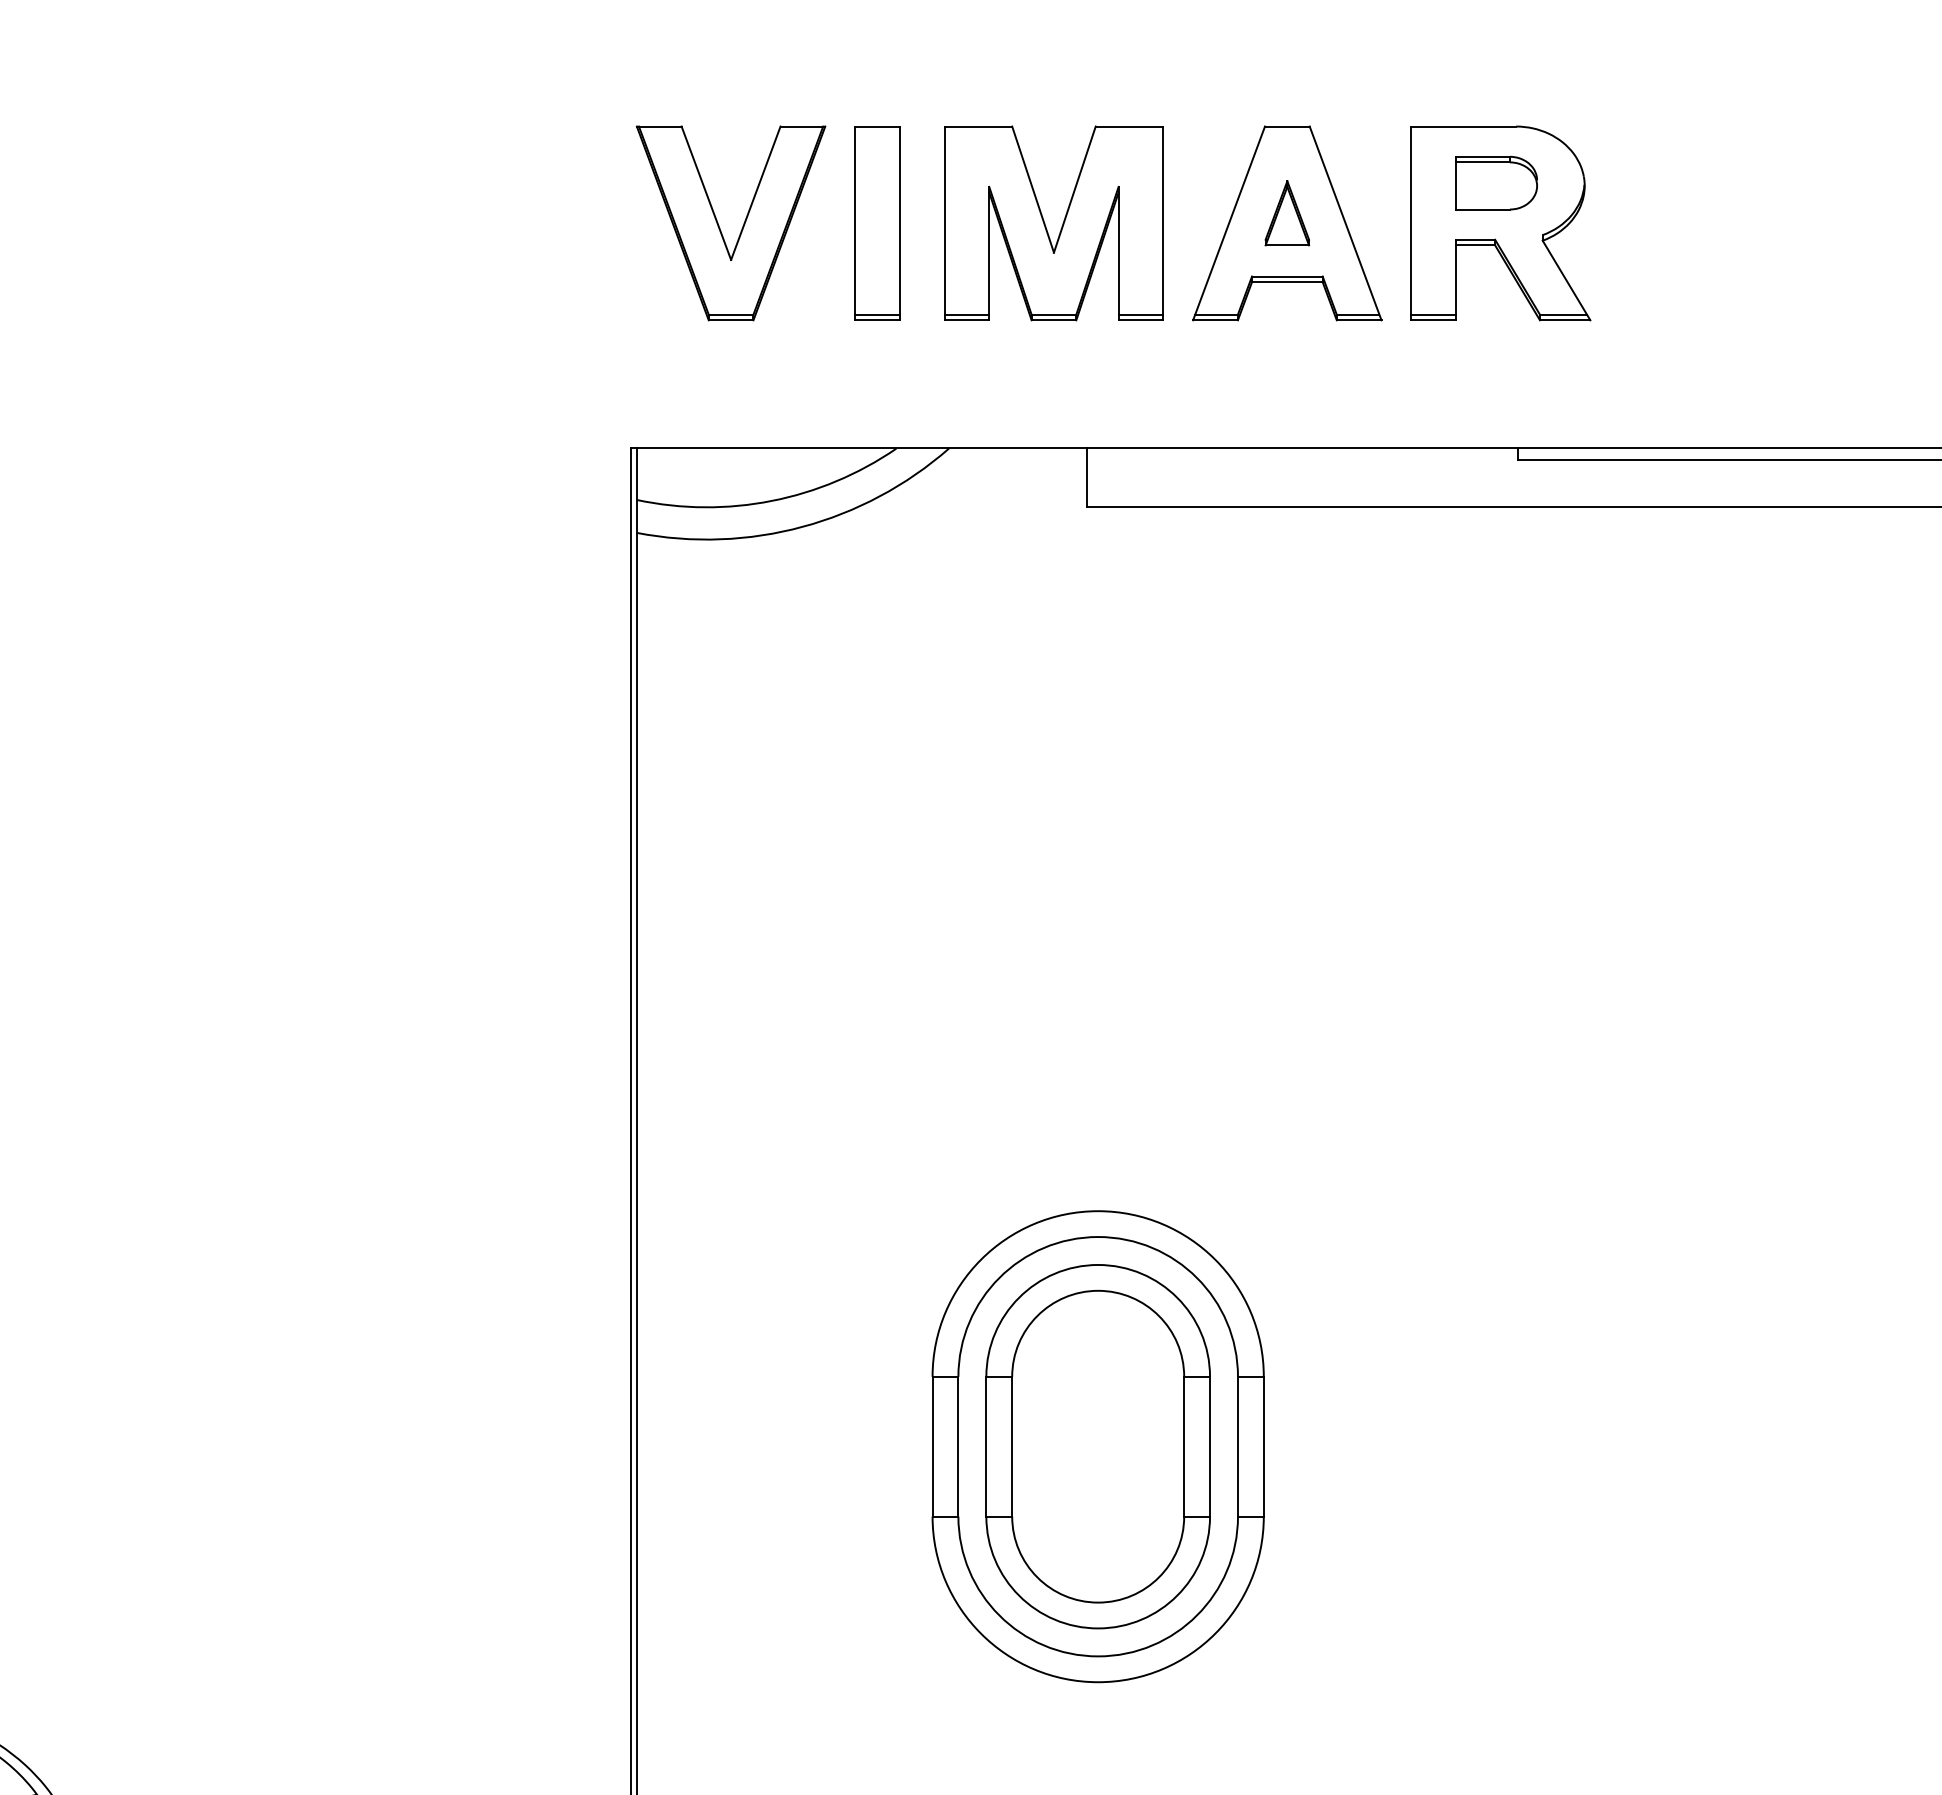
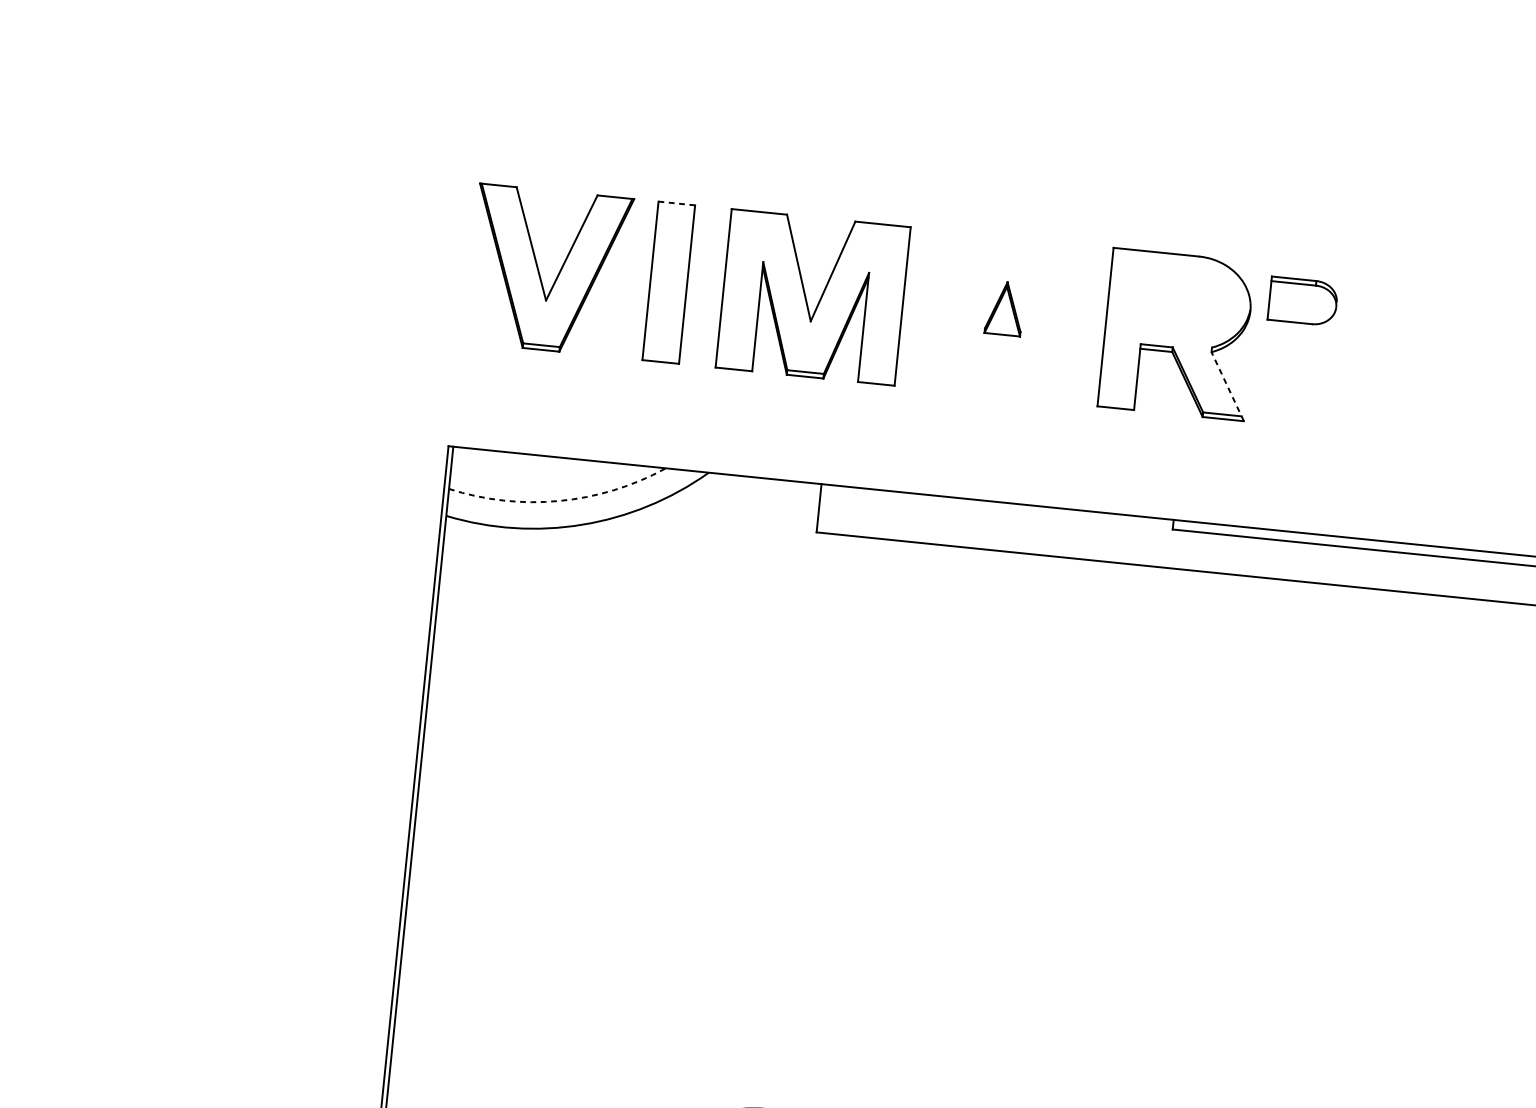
line: (876, 126) -> (676, 203), solid -> dashed
part: (1496, 182) -> (1303, 300), moved
part: (1287, 223) -> (1004, 316), removed
line: (1566, 280) -> (1227, 386), solid -> dashed
line: (877, 314) -> (661, 357), removed
line: (966, 314) -> (734, 364), removed
line: (1140, 314) -> (876, 379), removed
line: (1433, 314) -> (1116, 403), removed
arc: (771, 500) -> (559, 500), solid -> dashed

